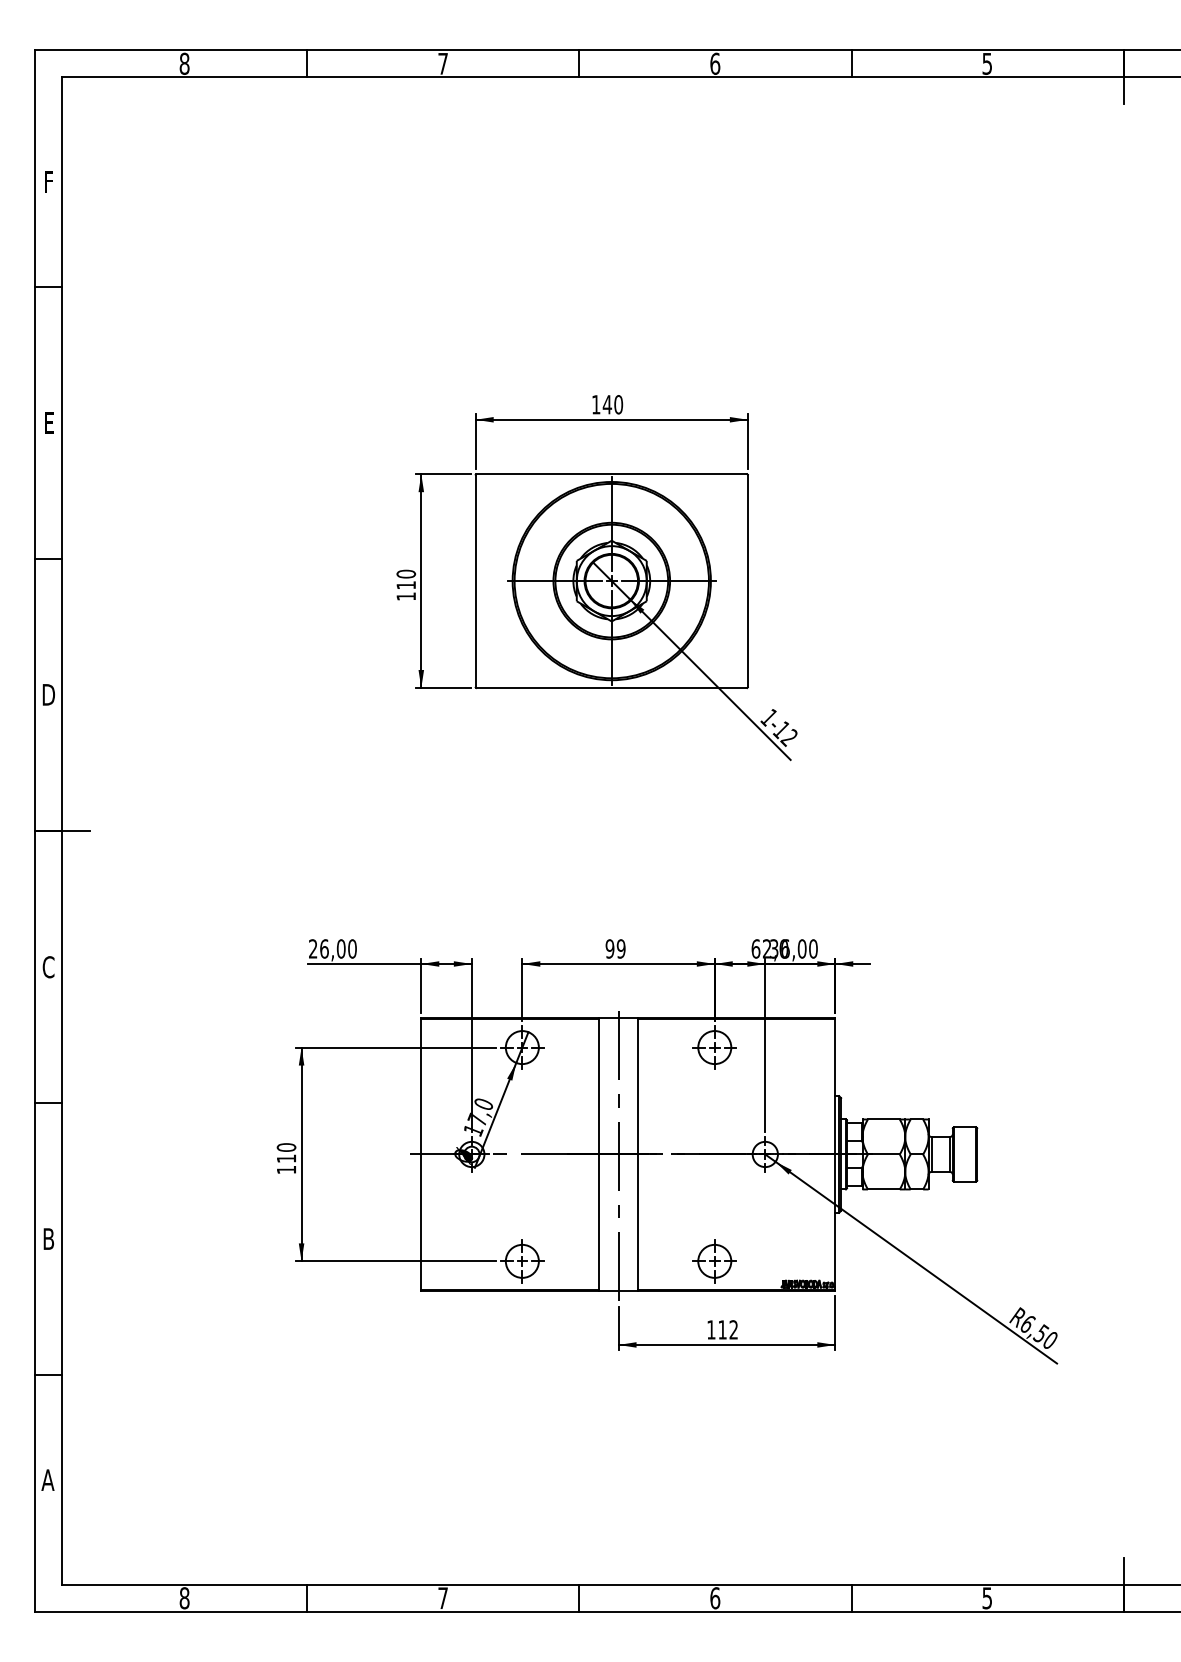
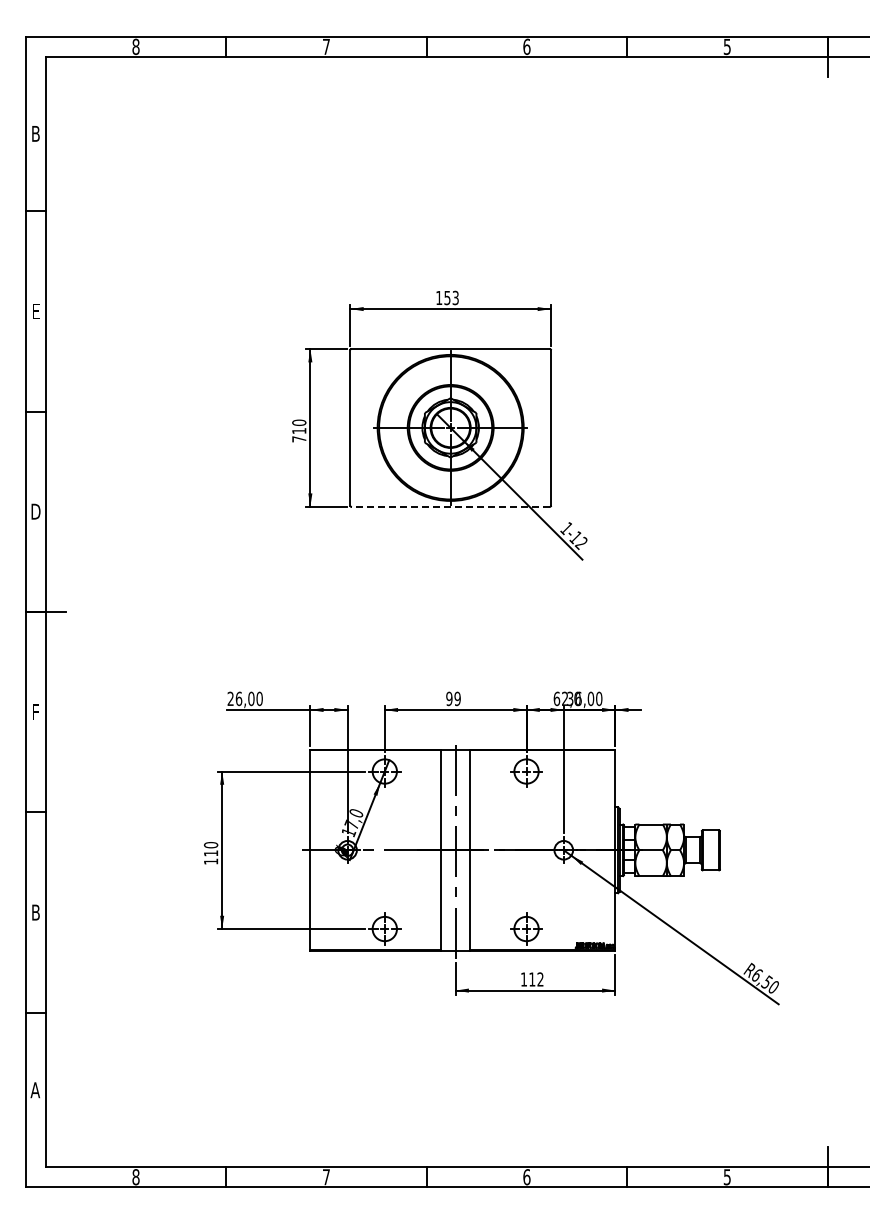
text: (48, 181) -> (35, 133), F -> B
text: (612, 404) -> (451, 297), 140 -> 153
text: (406, 596) -> (299, 439), 110 -> 710
line: (611, 687) -> (450, 506), solid -> dashed
text: (48, 967) -> (35, 712), C -> F

